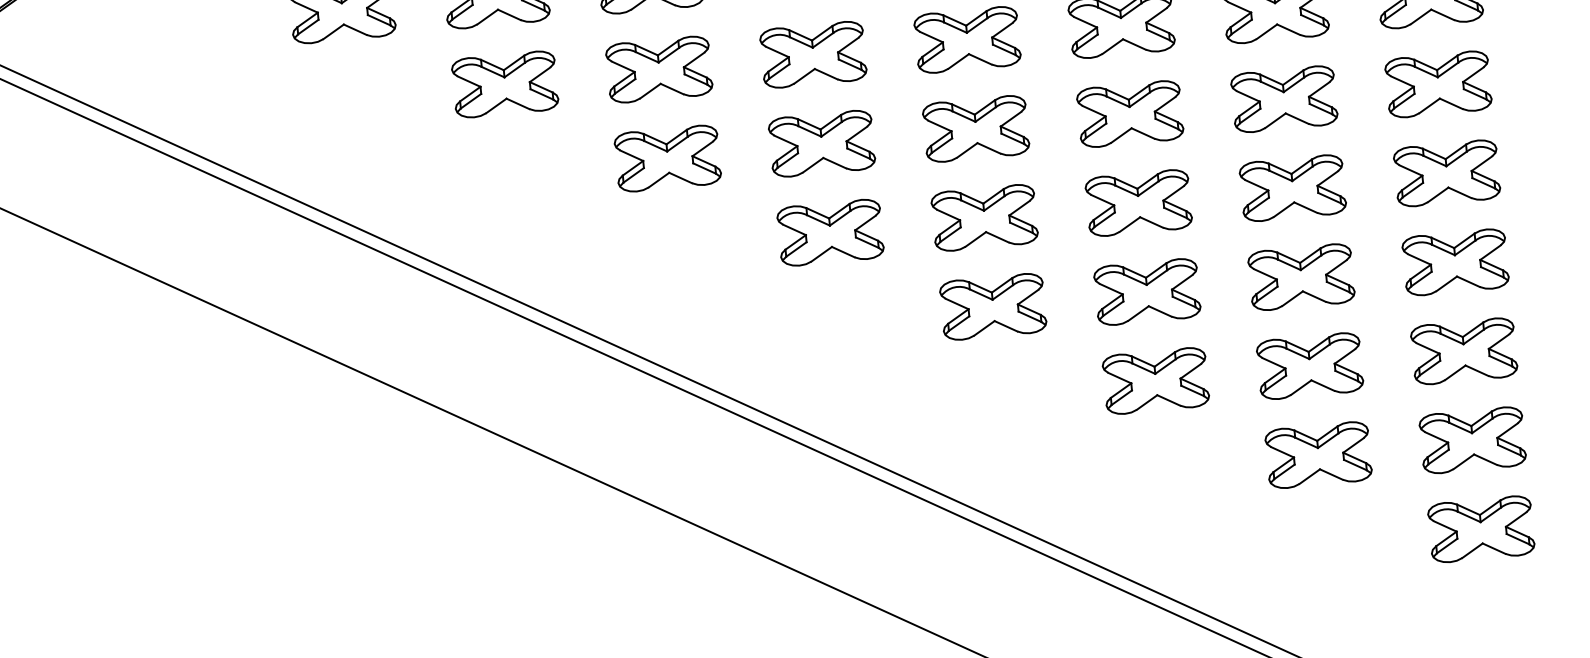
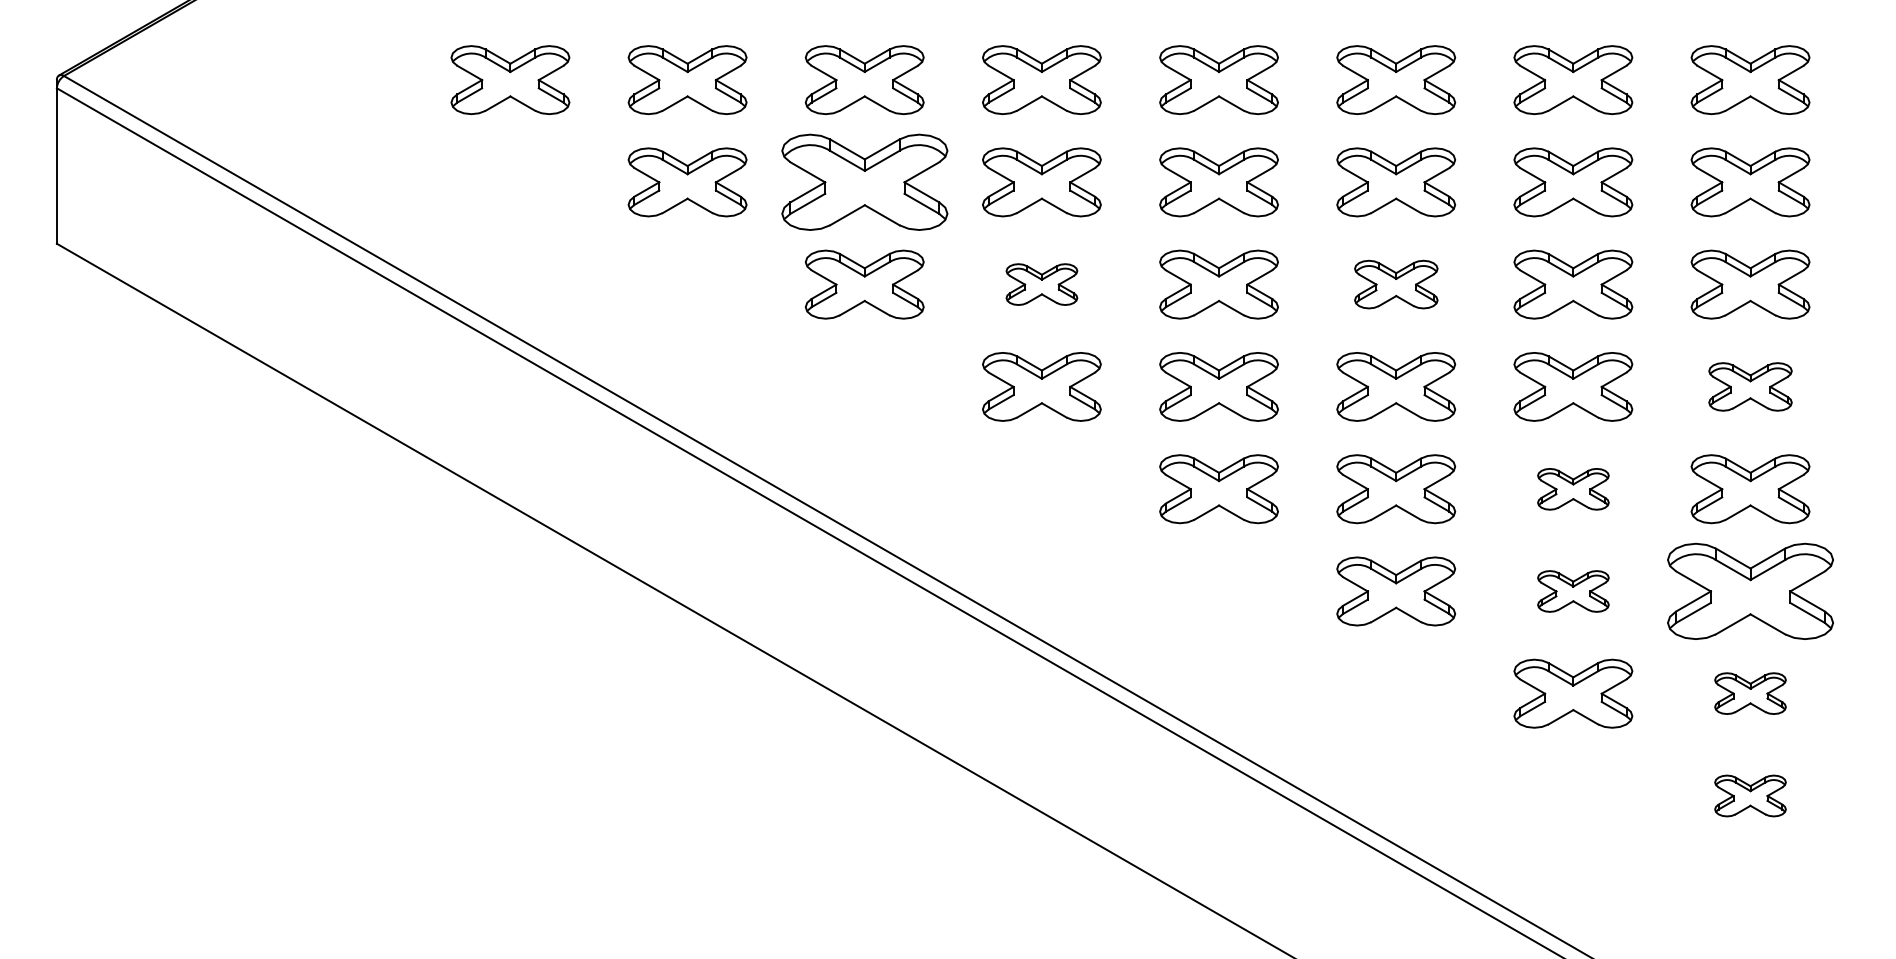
part: (659, 69) -> (864, 182), size x1.4
part: (1130, 113) -> (1396, 284), size x0.7
part: (821, 143) -> (1041, 284), size x0.6
part: (1446, 172) -> (1750, 386), size x0.7
part: (1301, 277) -> (1573, 489), size x0.6
part: (1464, 351) -> (1750, 591), size x1.4
part: (1310, 366) -> (1573, 591), size x0.6
part: (1472, 440) -> (1750, 693), size x0.6
part: (1481, 528) -> (1750, 795), size x0.6

